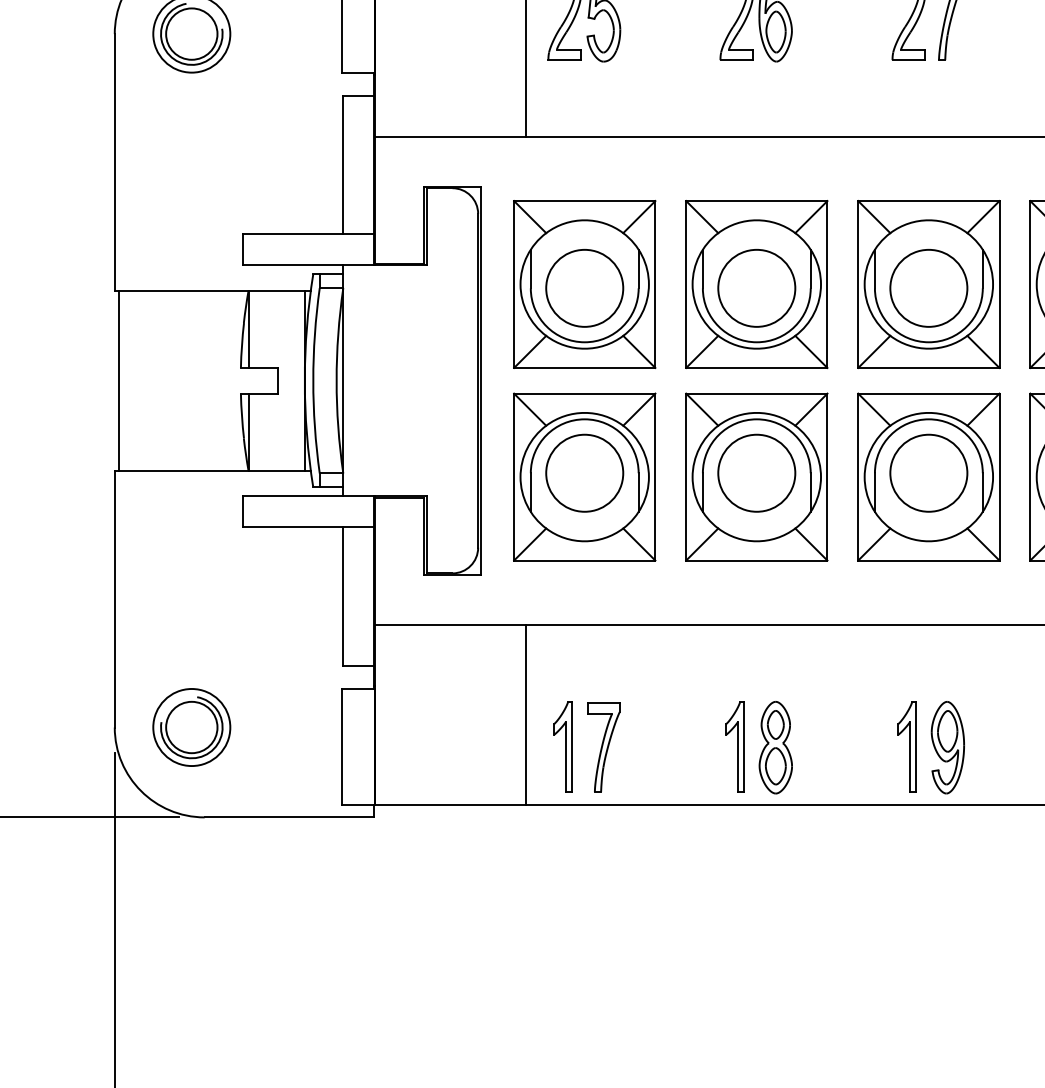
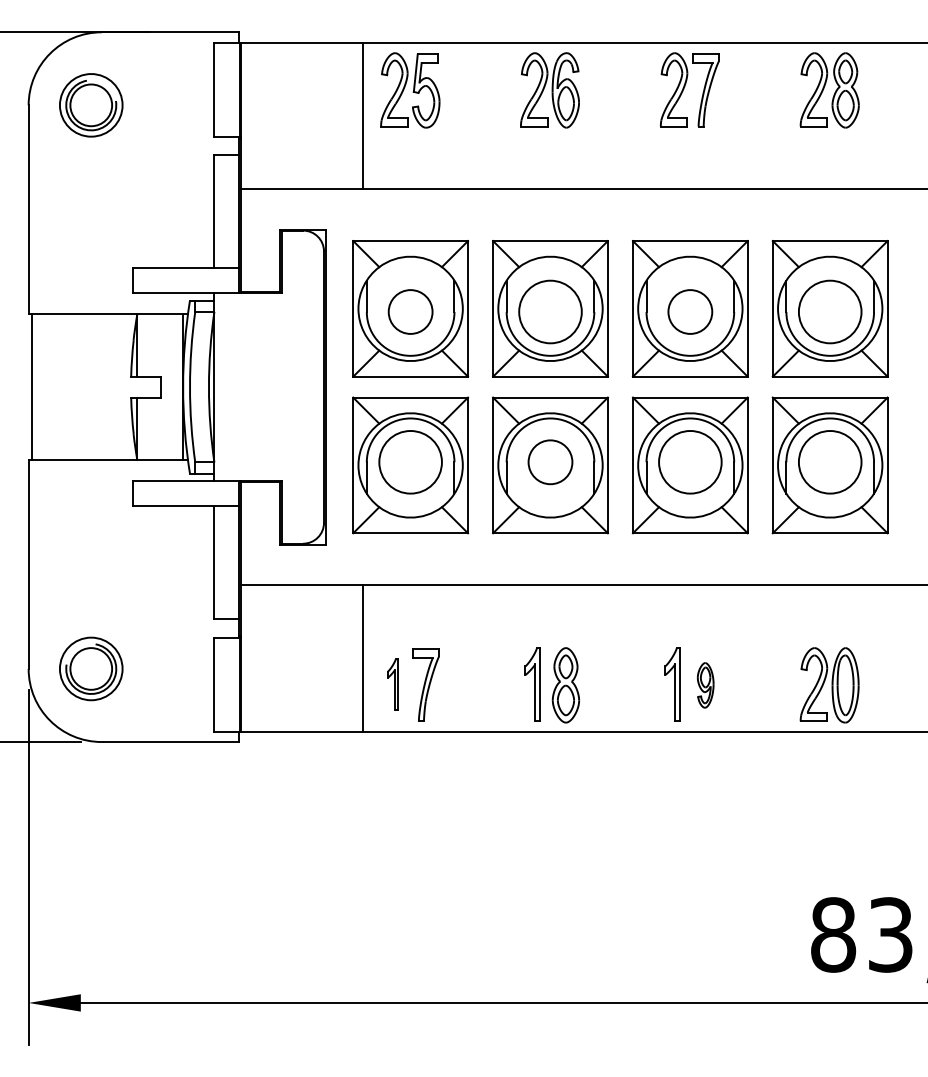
circle: (584, 287) -> (410, 311), size x0.7
circle: (929, 287) -> (690, 311), size x0.7
circle: (756, 473) -> (550, 462), size x0.7
part: (562, 746) -> (392, 684), size x0.7
part: (947, 747) -> (705, 685), size x0.6

